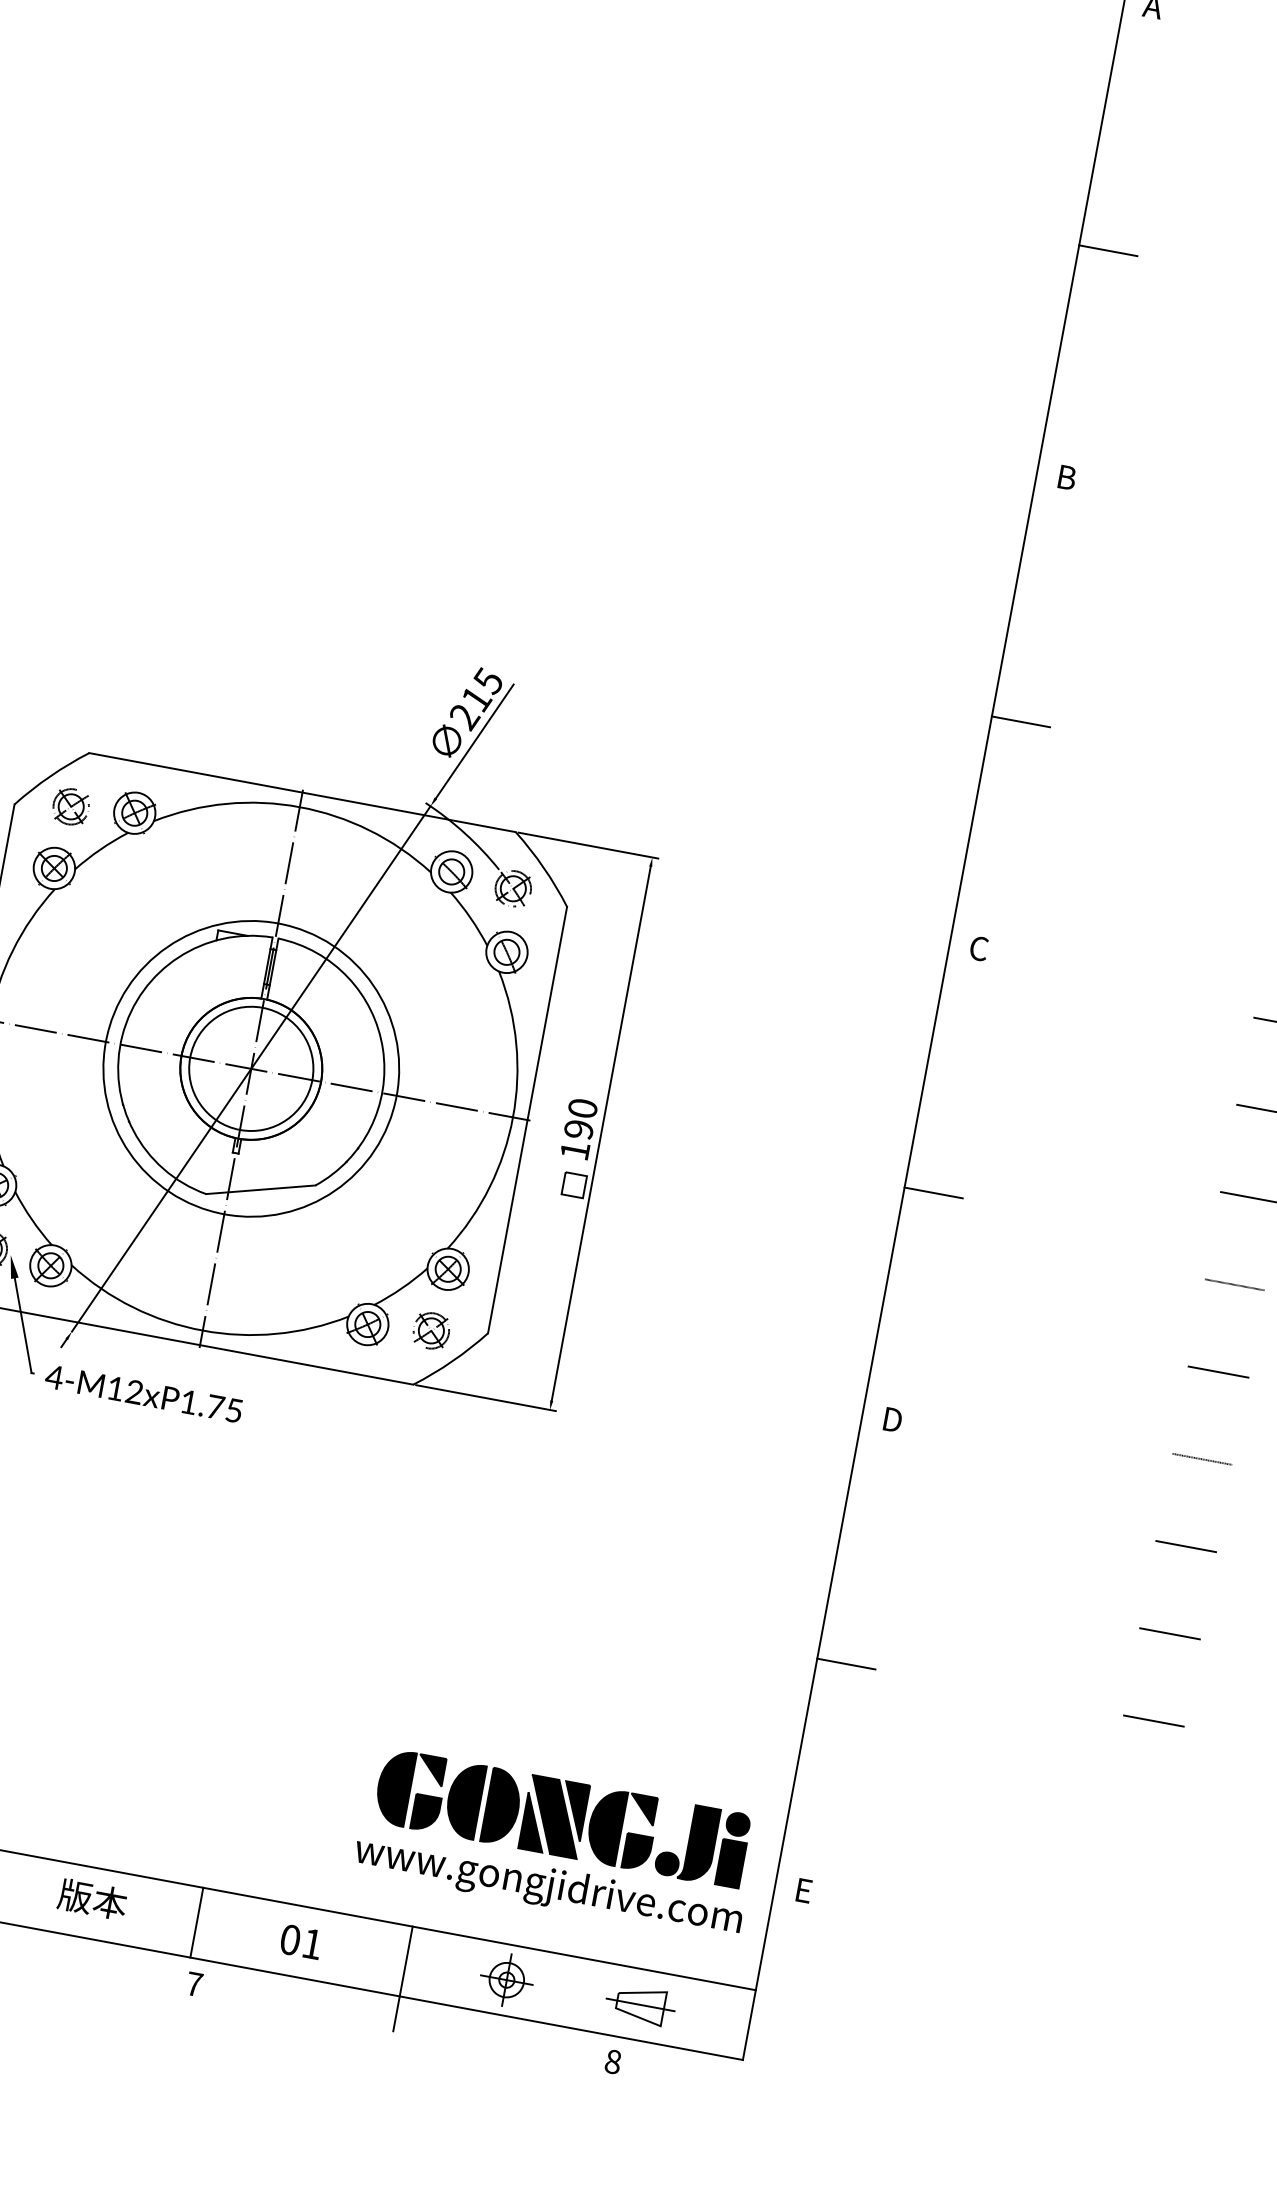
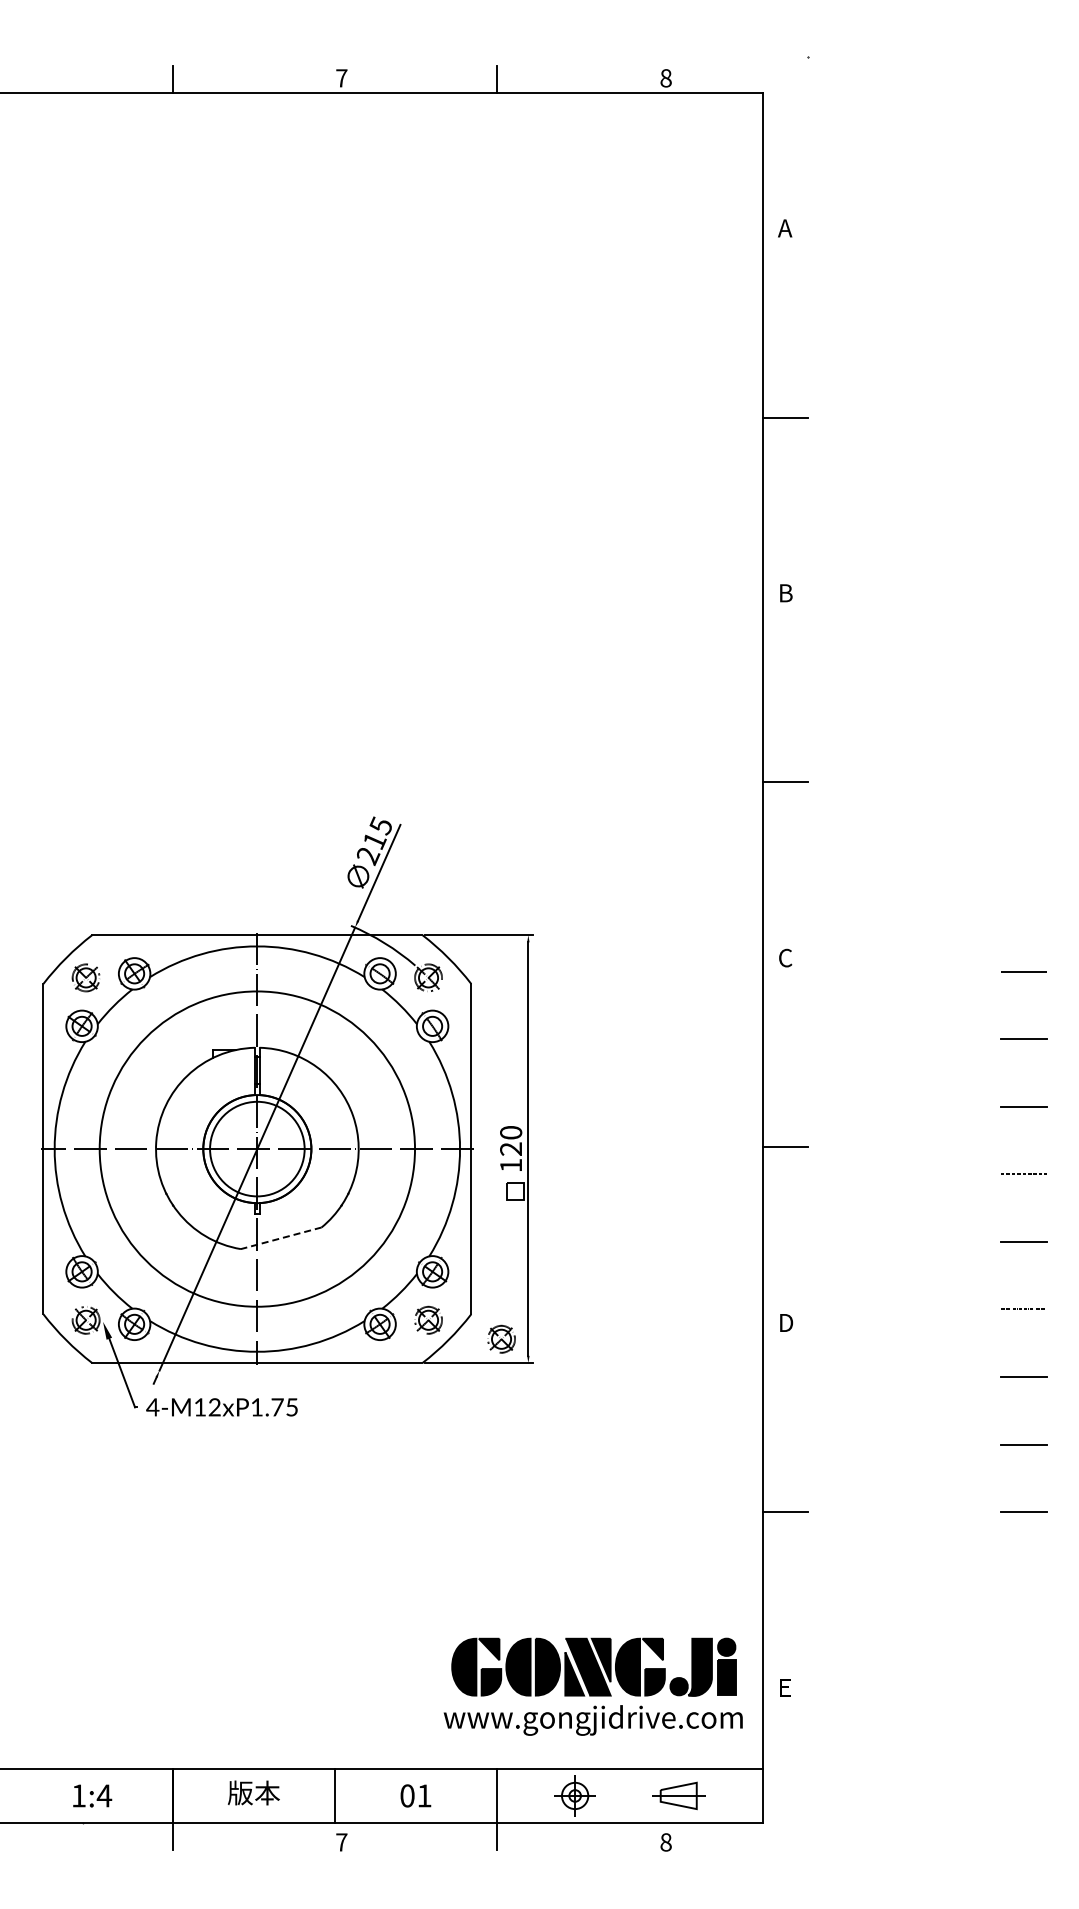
circle: (250, 1067) -> (256, 1148), size x1.4
text: (579, 1128) -> (511, 1148), 190 -> 120
line: (261, 1190) -> (281, 1238), solid -> dashed
part: (521, 1371) -> (501, 1338), added

